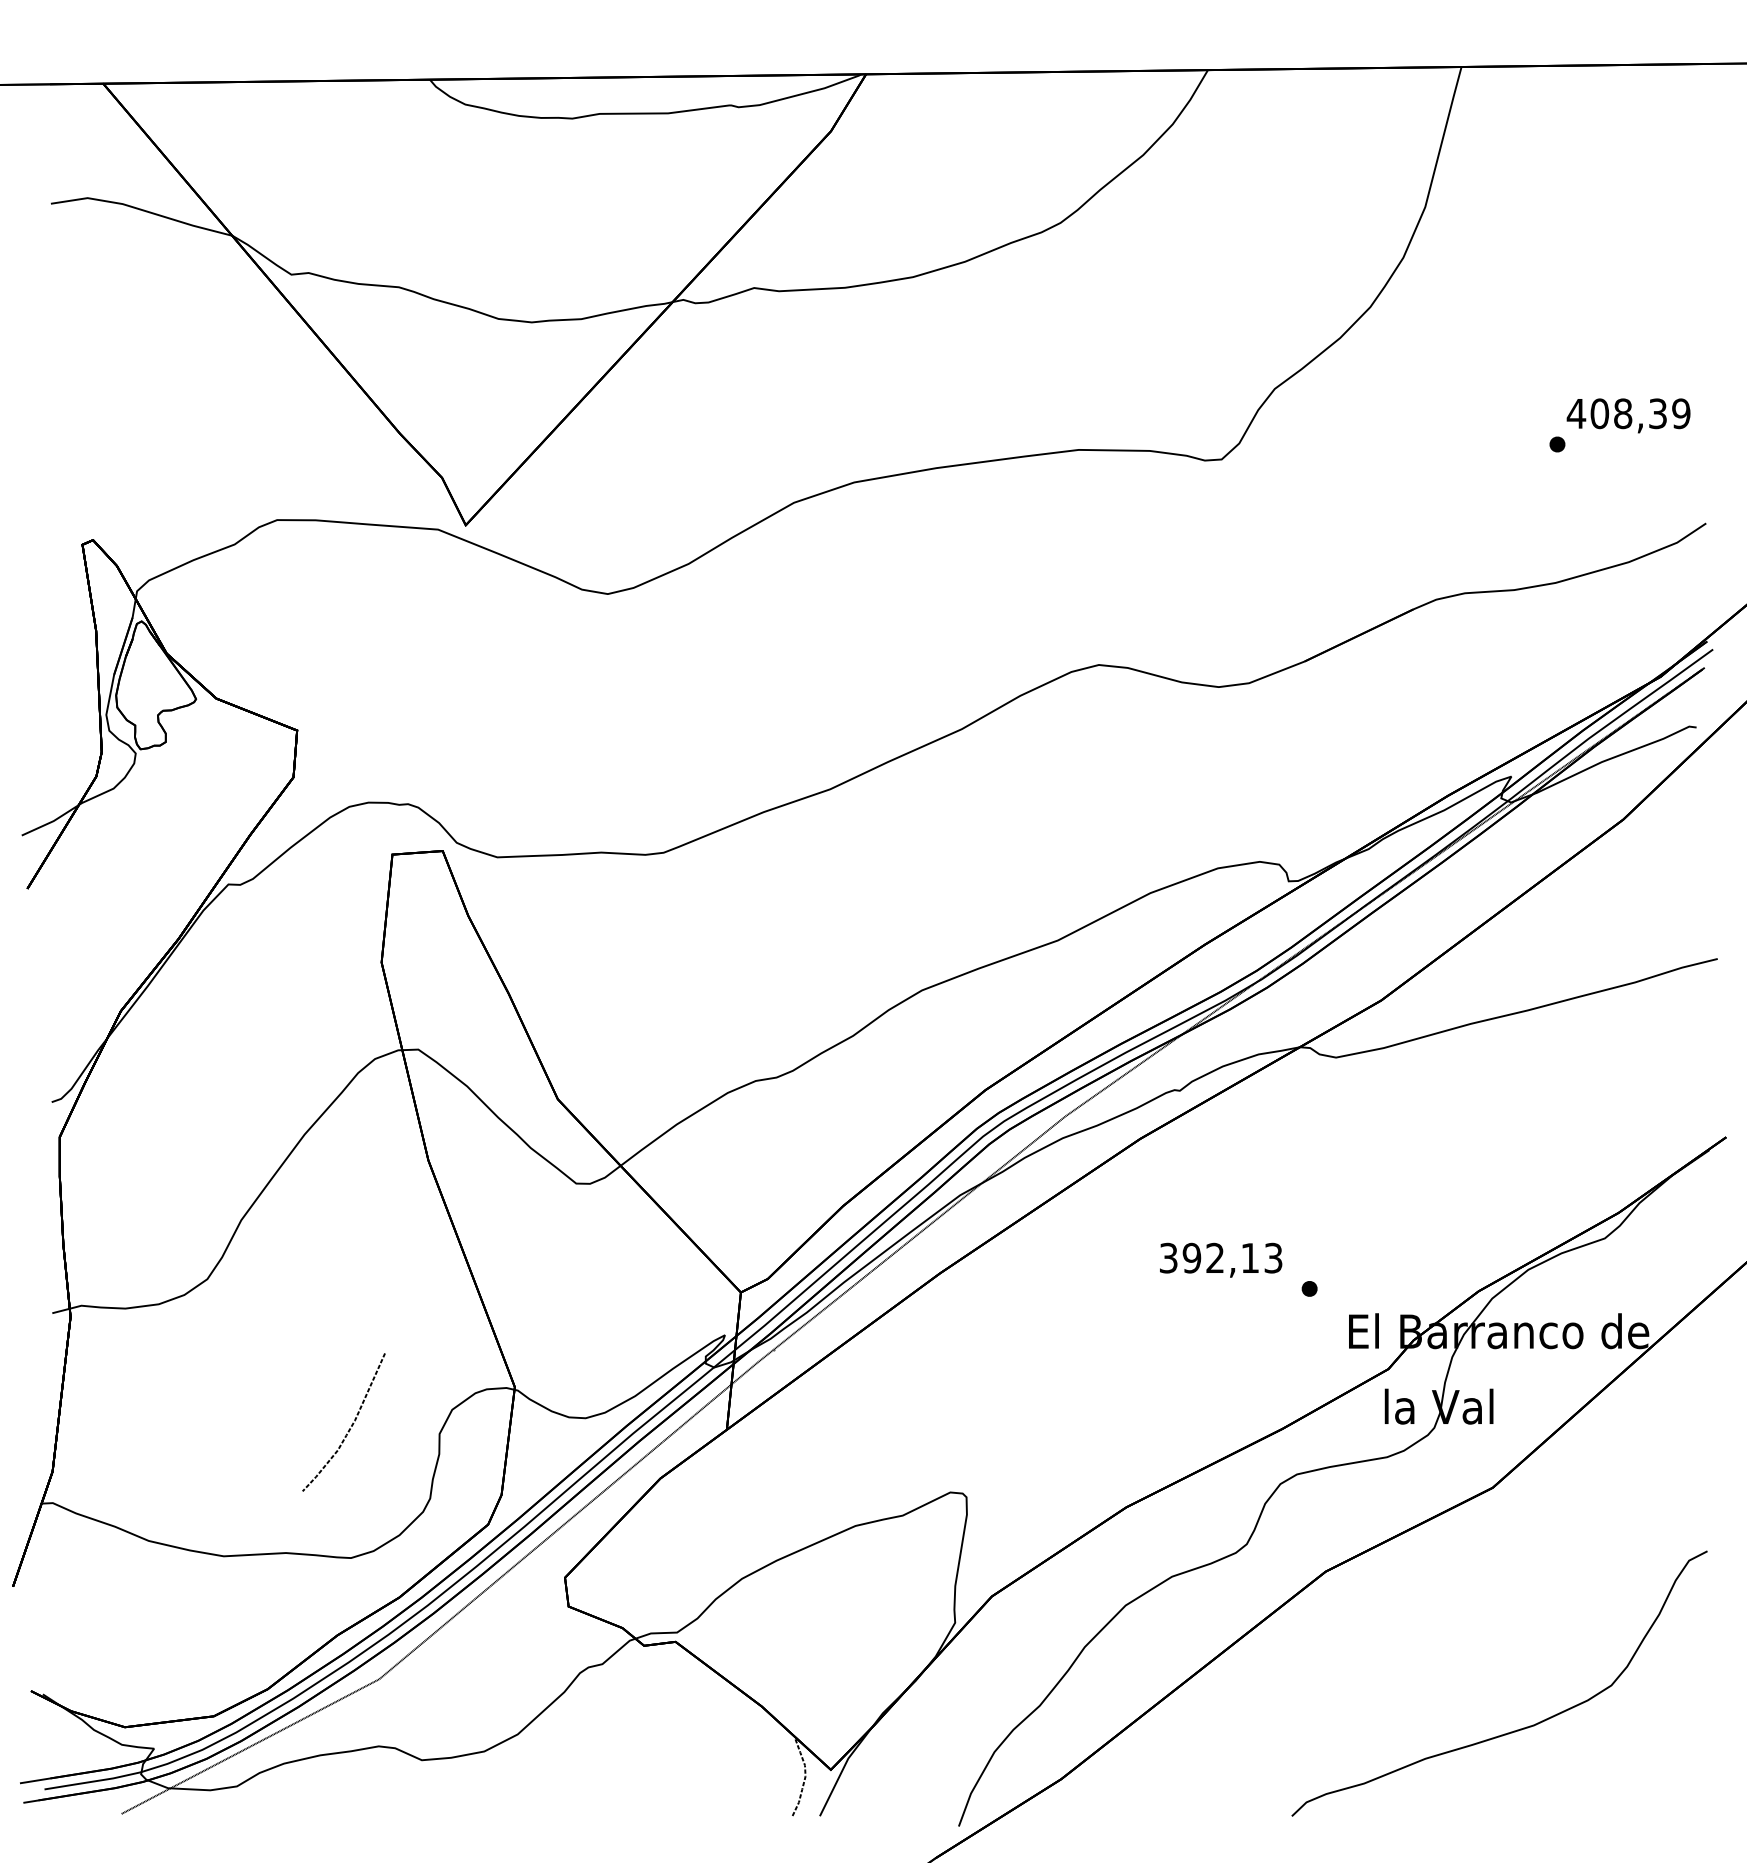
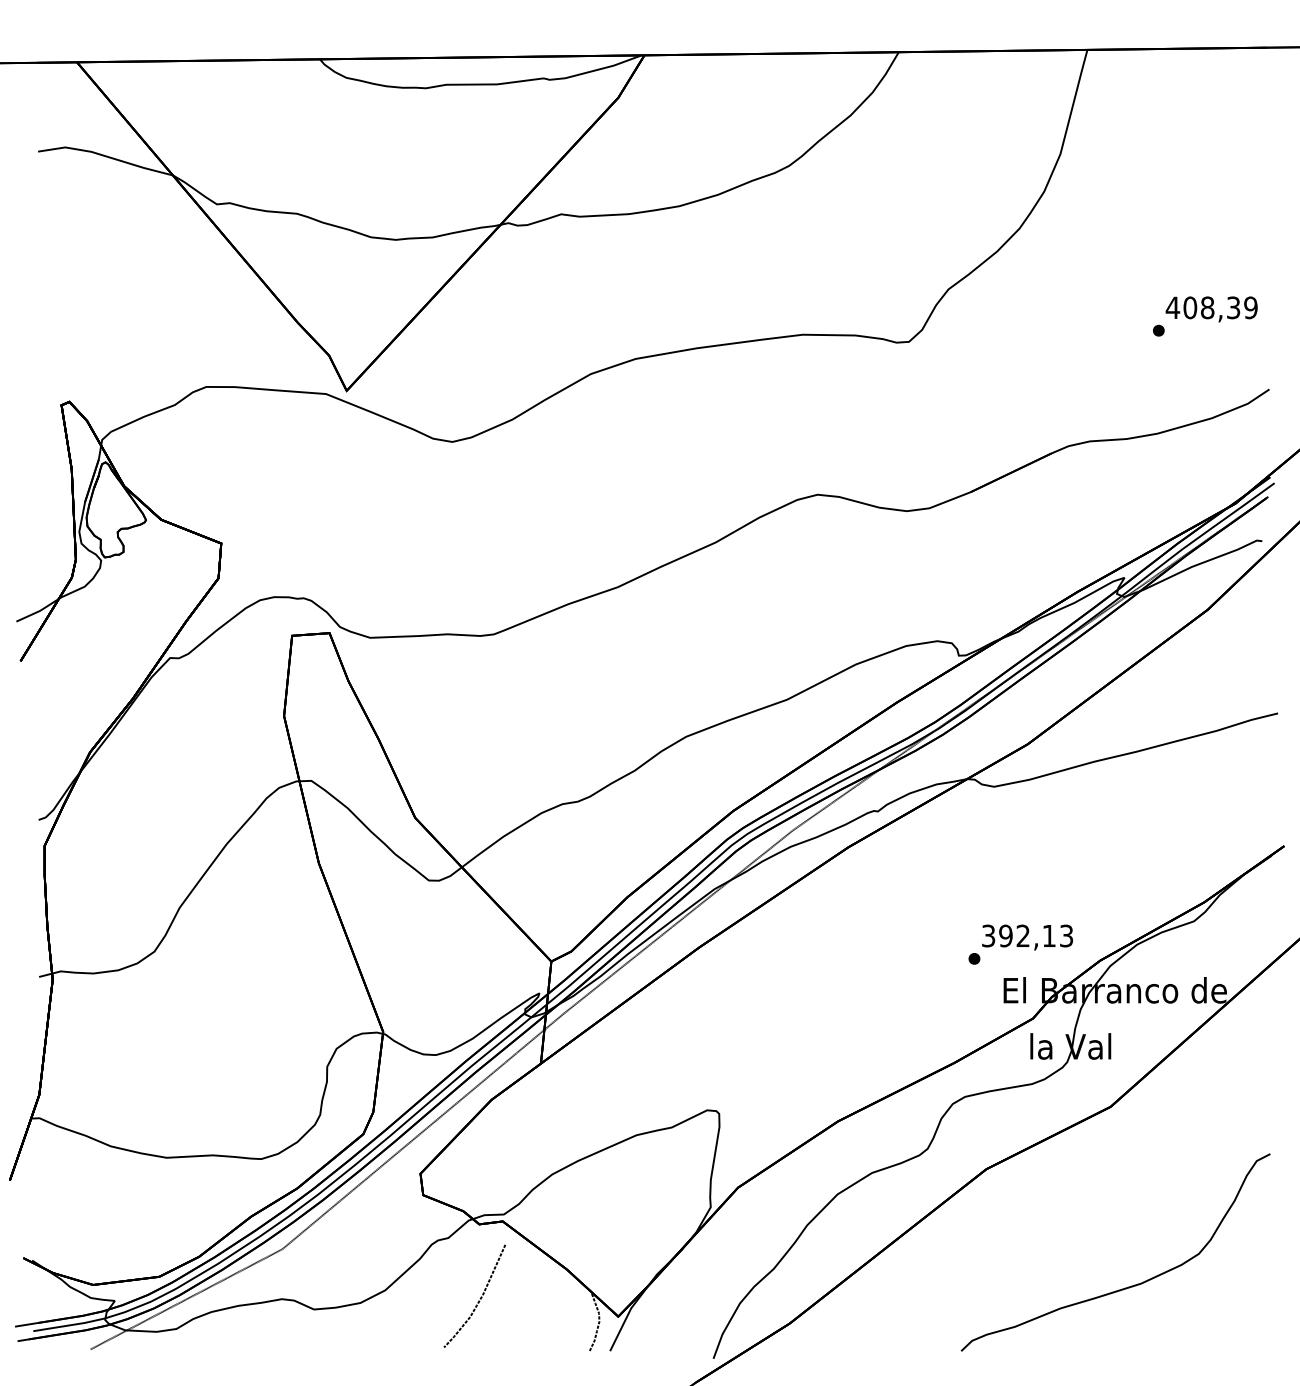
text: (1221, 1259) -> (1027, 936), moved
curve: (351, 1424) -> (480, 1297), moved

